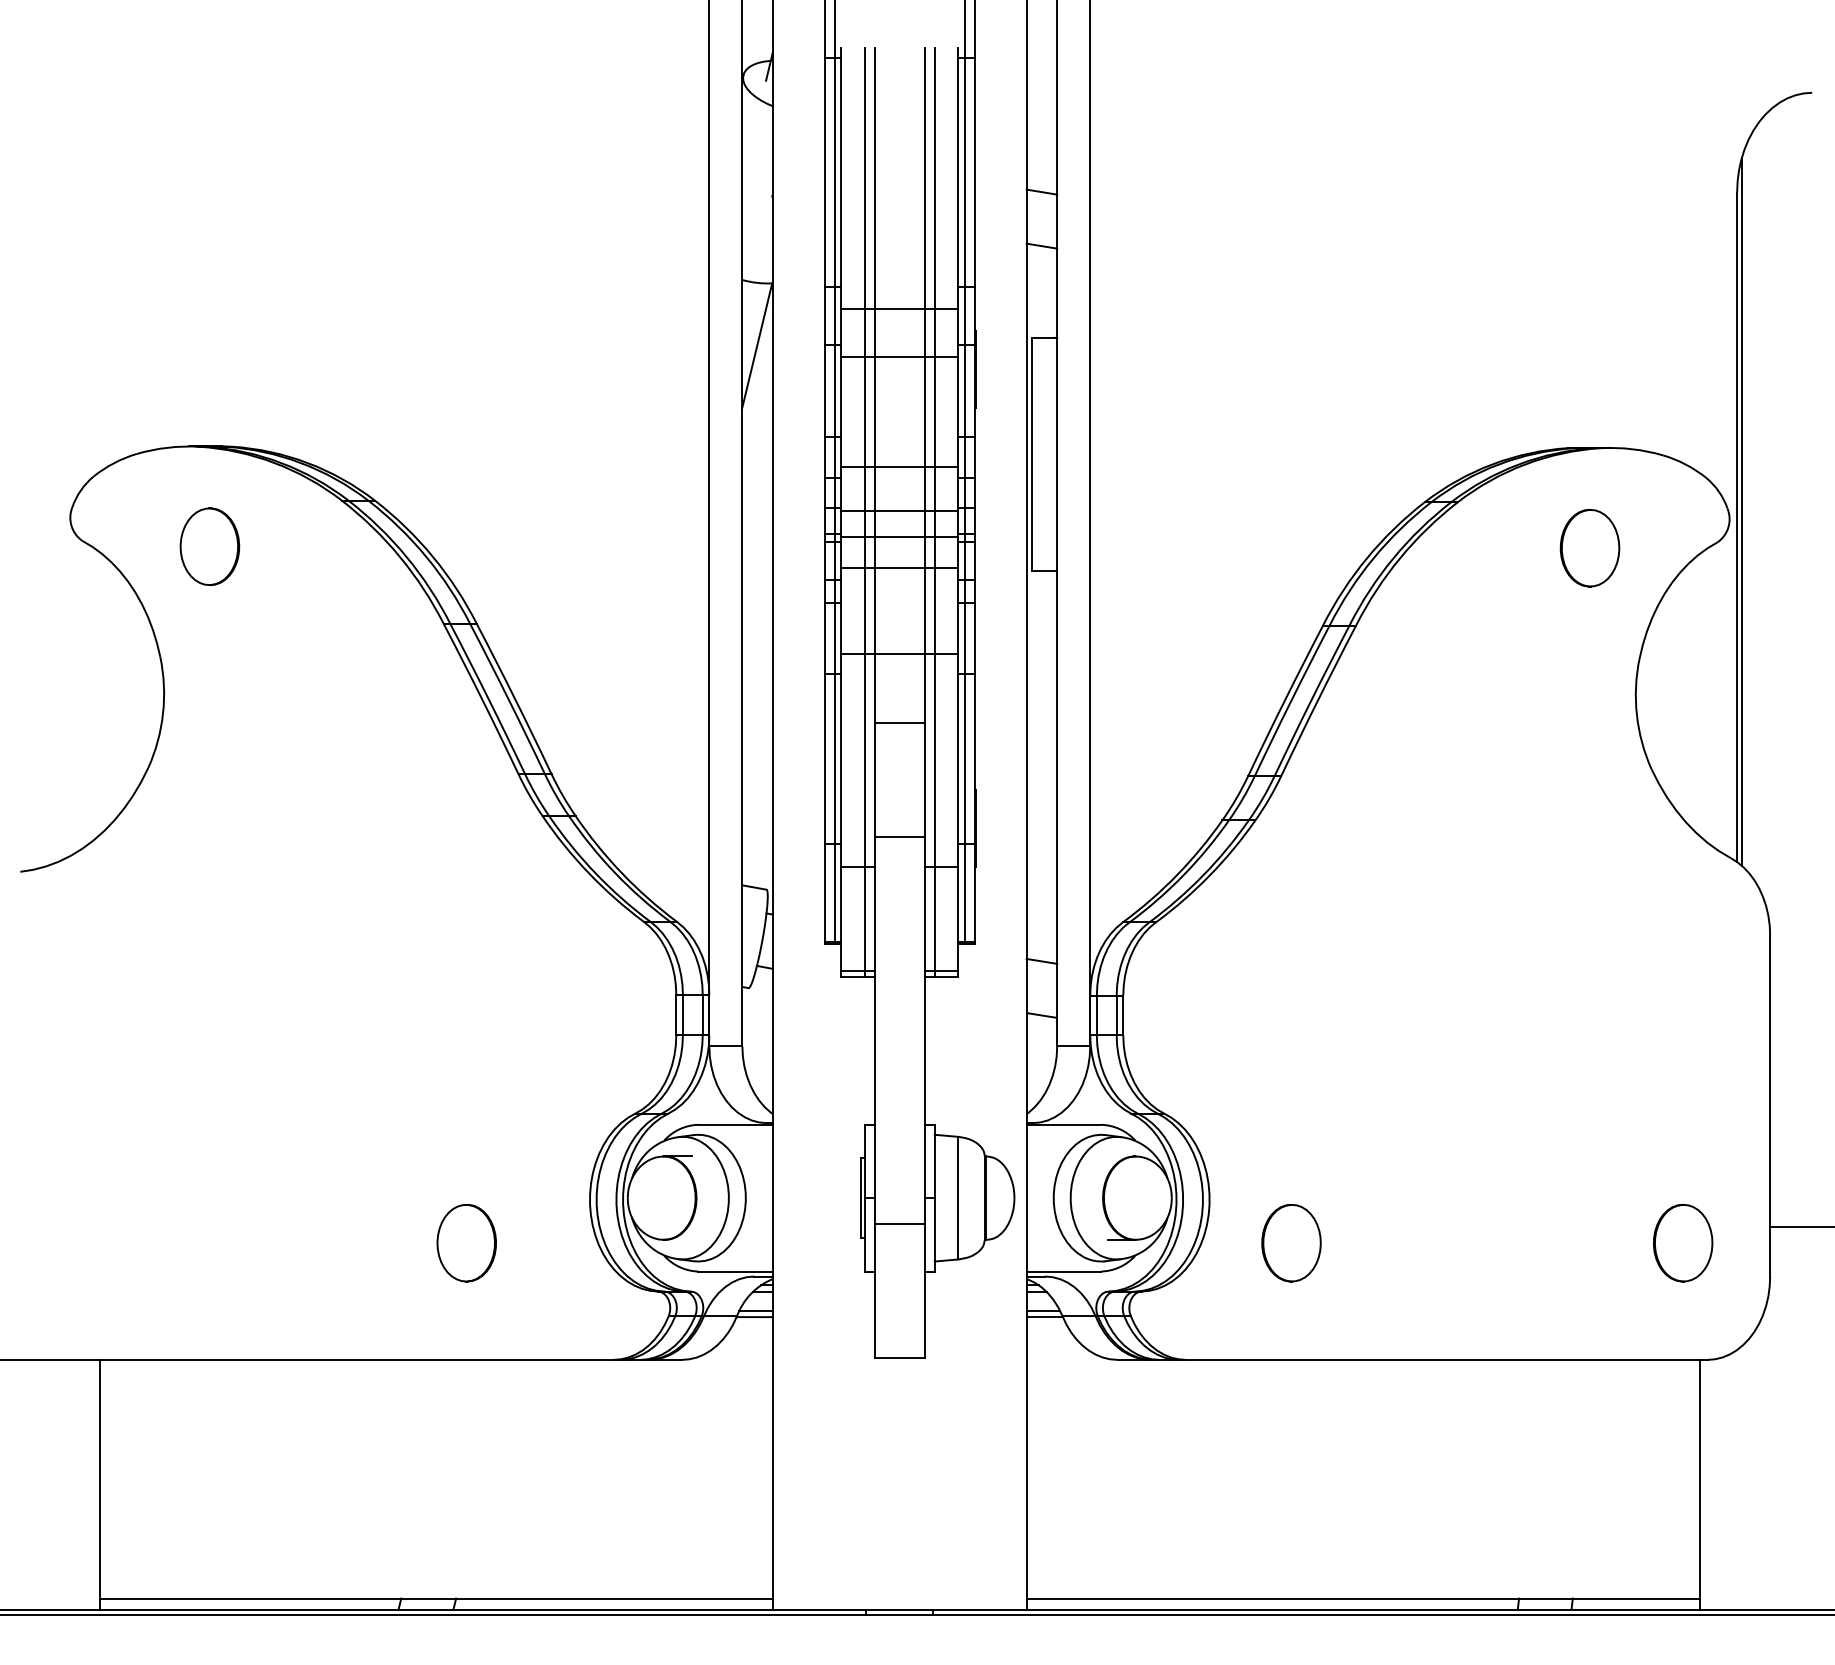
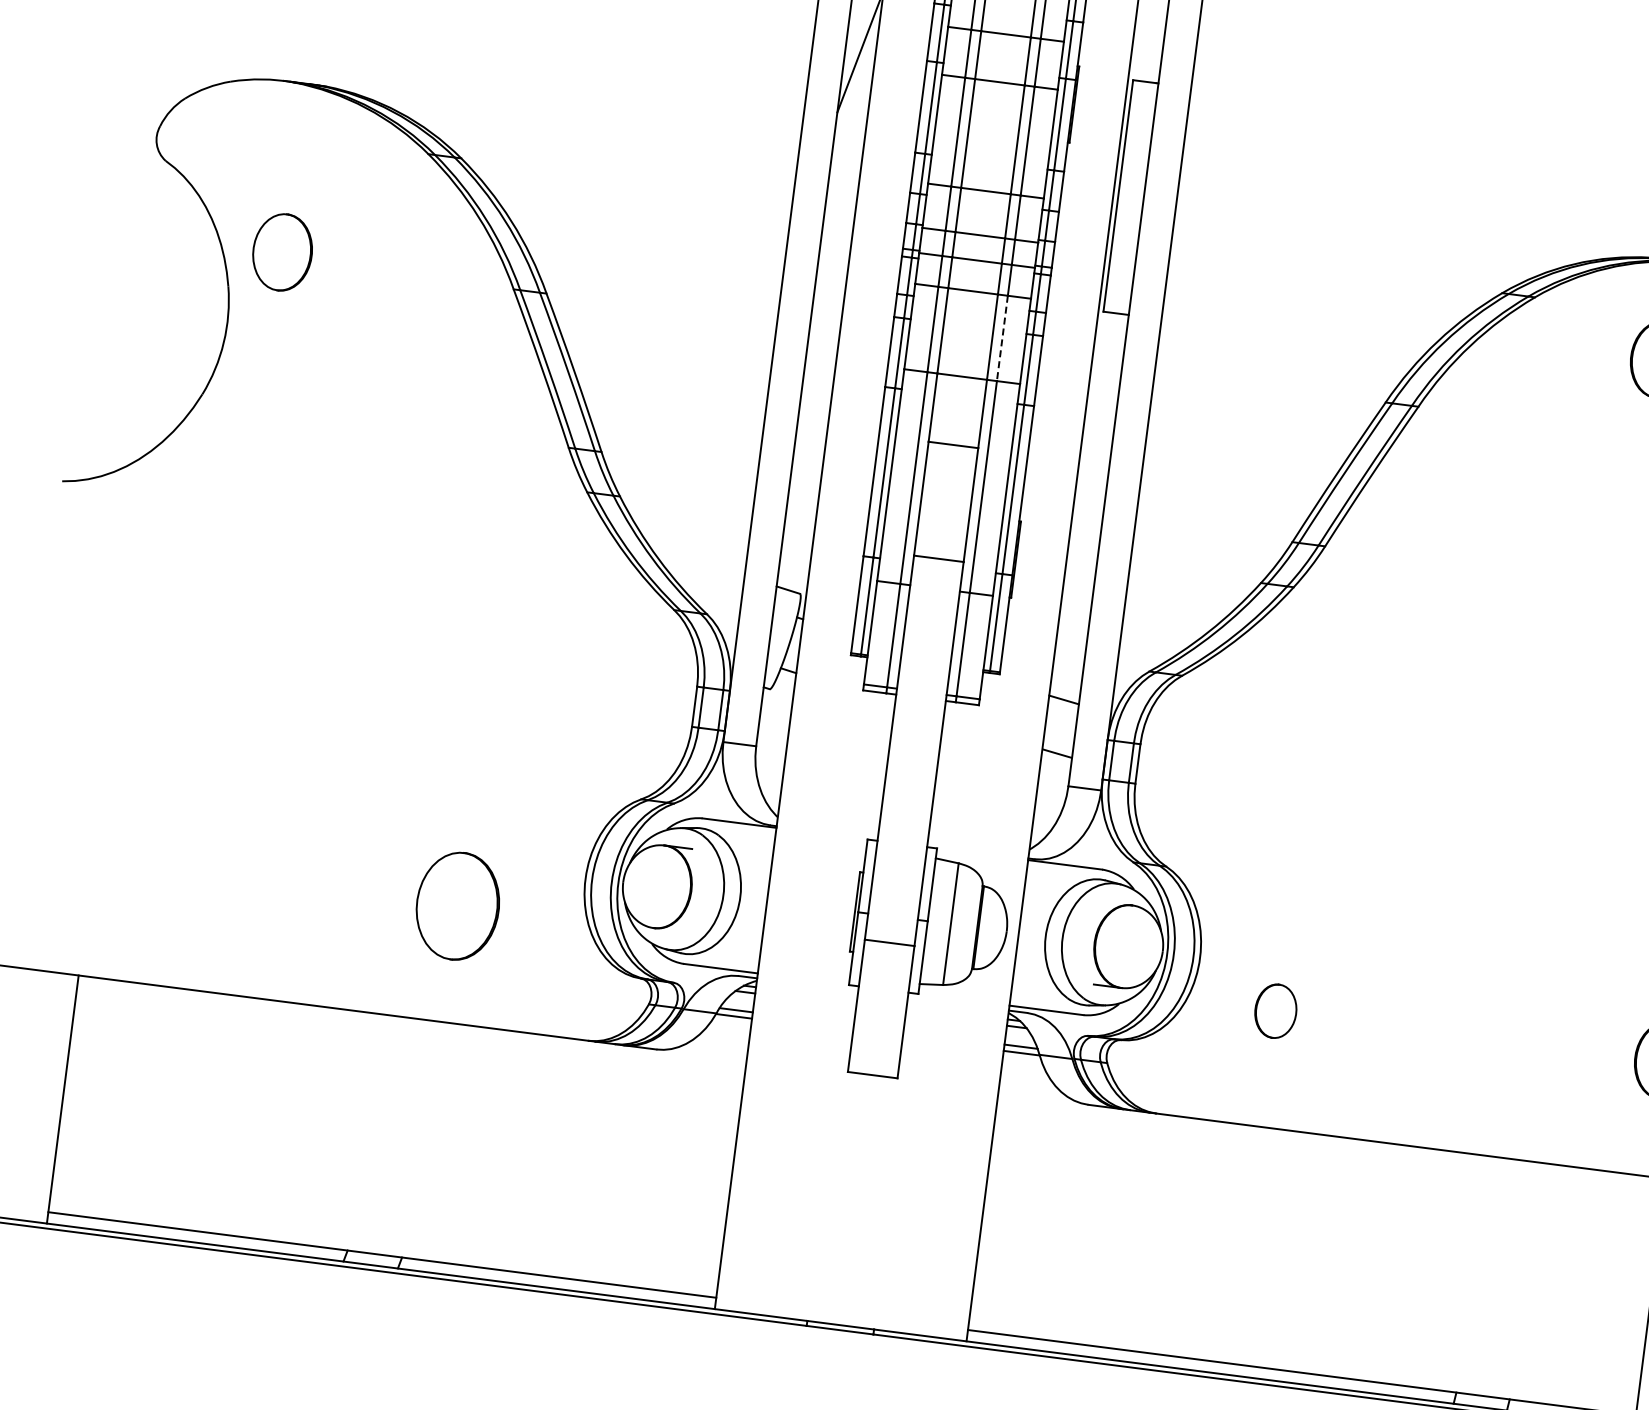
part: (209, 546) -> (282, 252), moved
line: (934, 611) -> (1002, 339), solid -> dashed
part: (466, 1243) -> (457, 906), size x1.4
part: (1291, 1243) -> (1275, 1011), size x0.7

